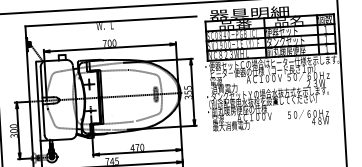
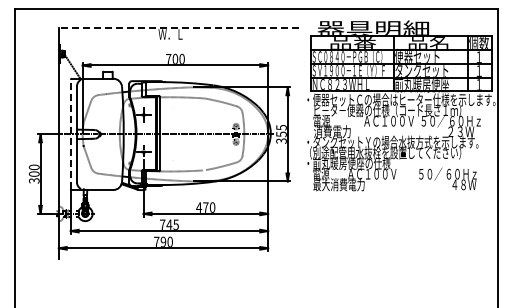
line: (110, 21) -> (178, 28), solid -> dashed
line: (38, 101) -> (70, 134), solid -> dashed

